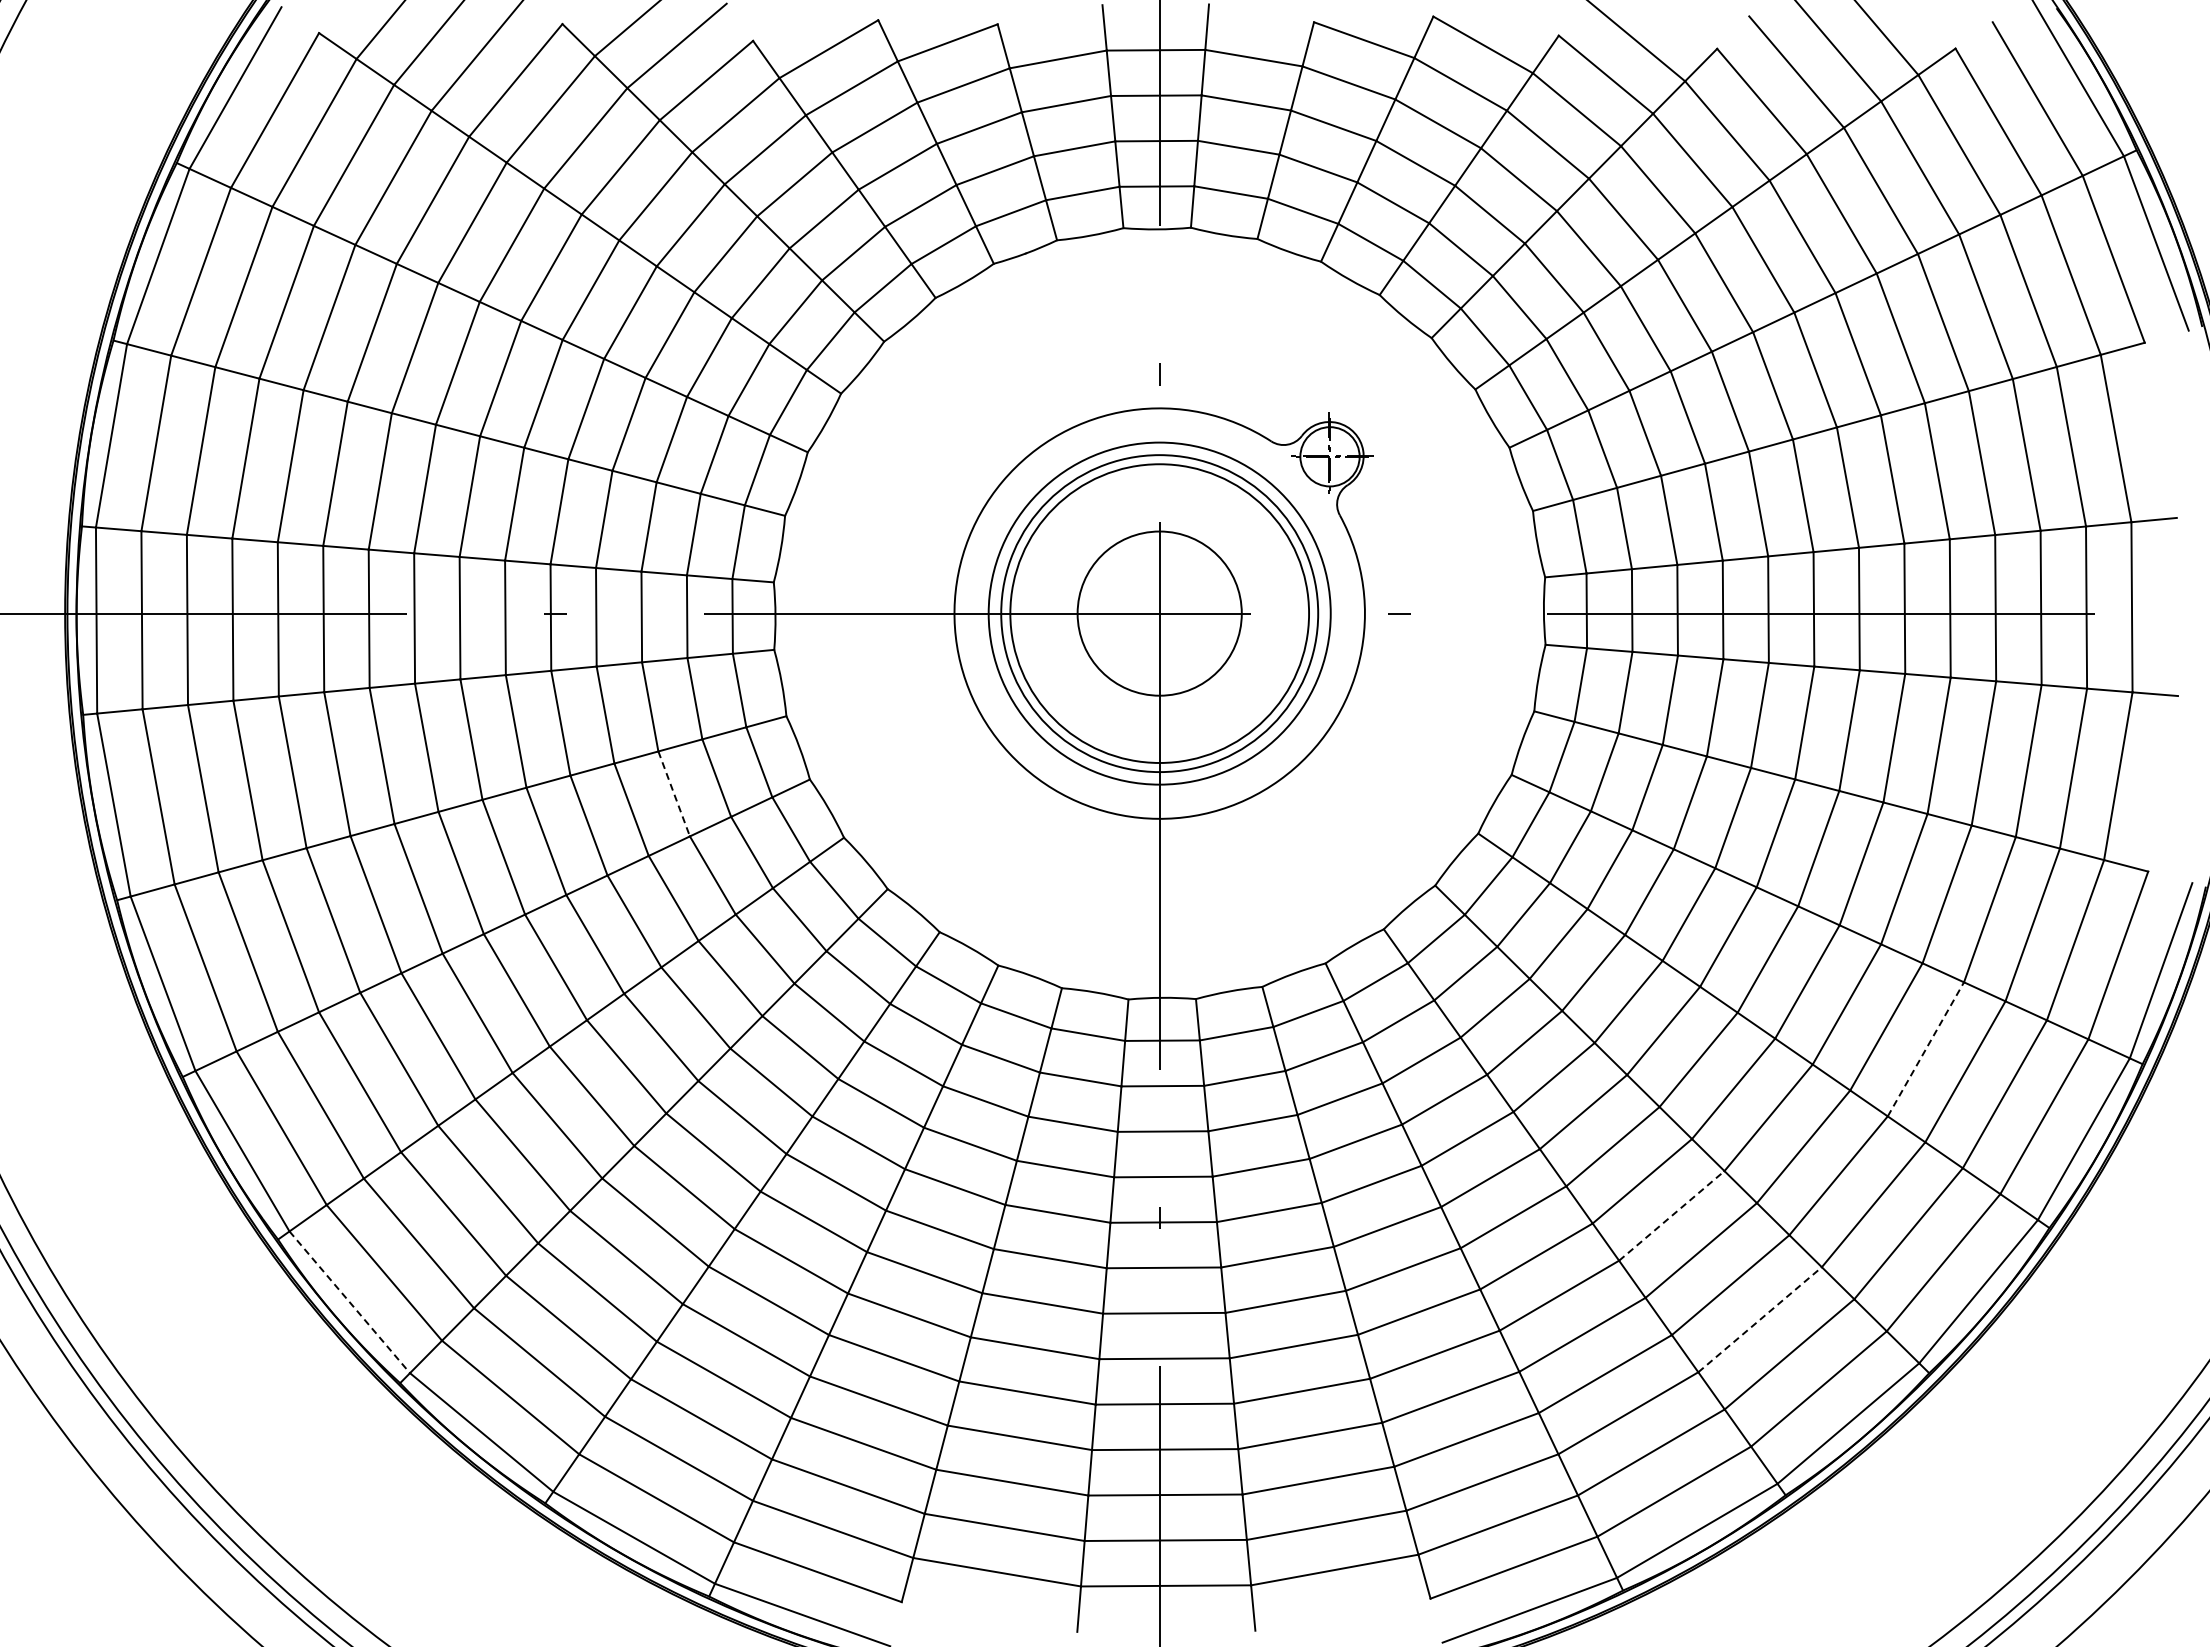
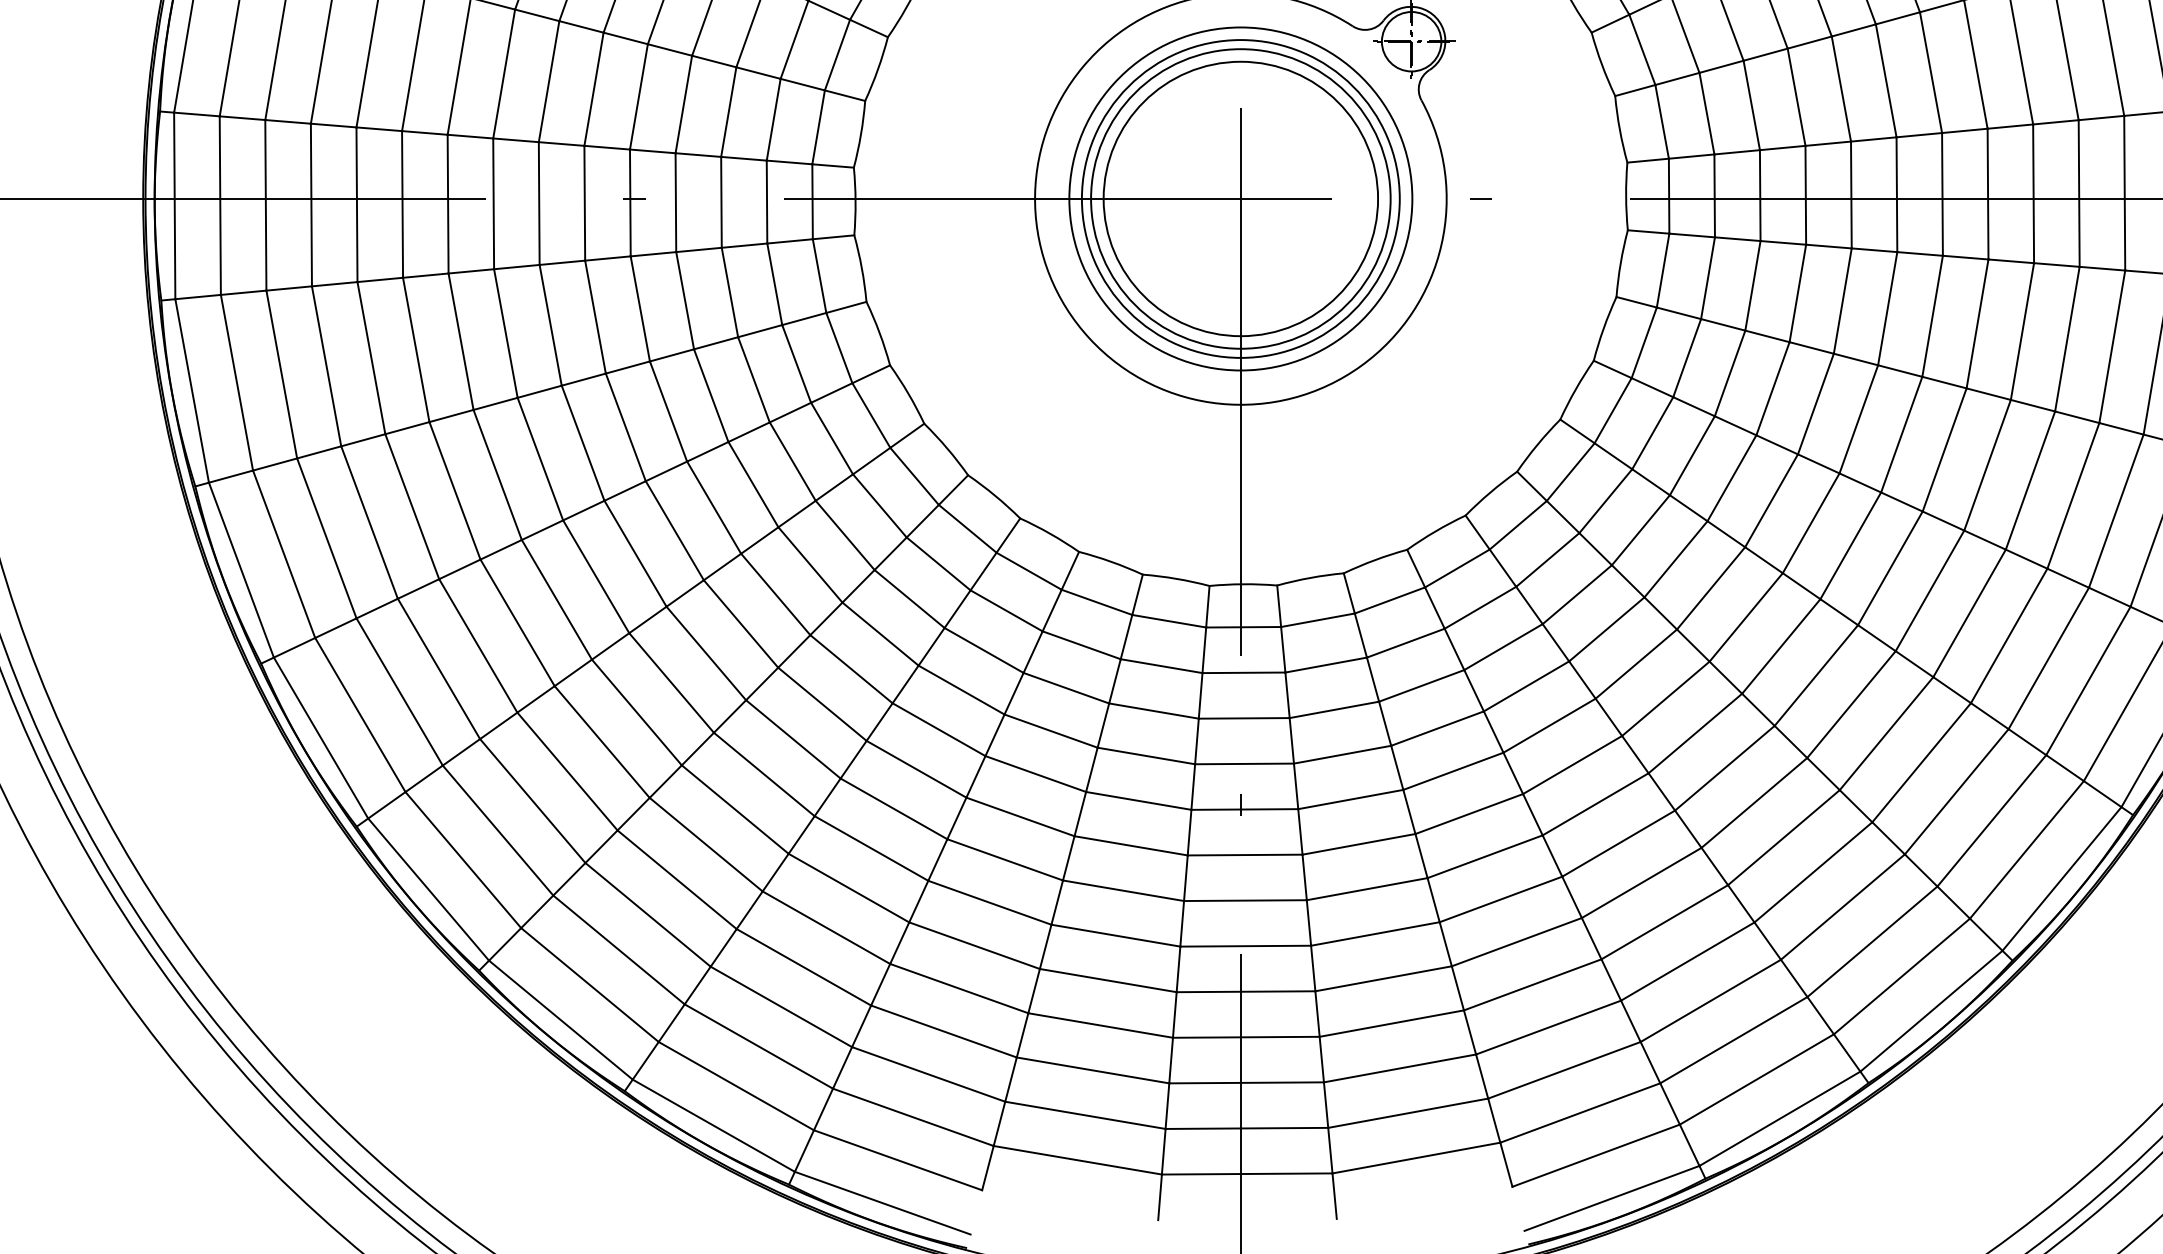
circle: (1159, 613) -> (1240, 198), size x1.67
line: (674, 794) -> (754, 380), dashed -> solid
line: (1926, 1048) -> (2009, 635), dashed -> solid
line: (1672, 1215) -> (1755, 802), dashed -> solid
line: (350, 1302) -> (429, 889), dashed -> solid
line: (1760, 1319) -> (1843, 906), dashed -> solid

